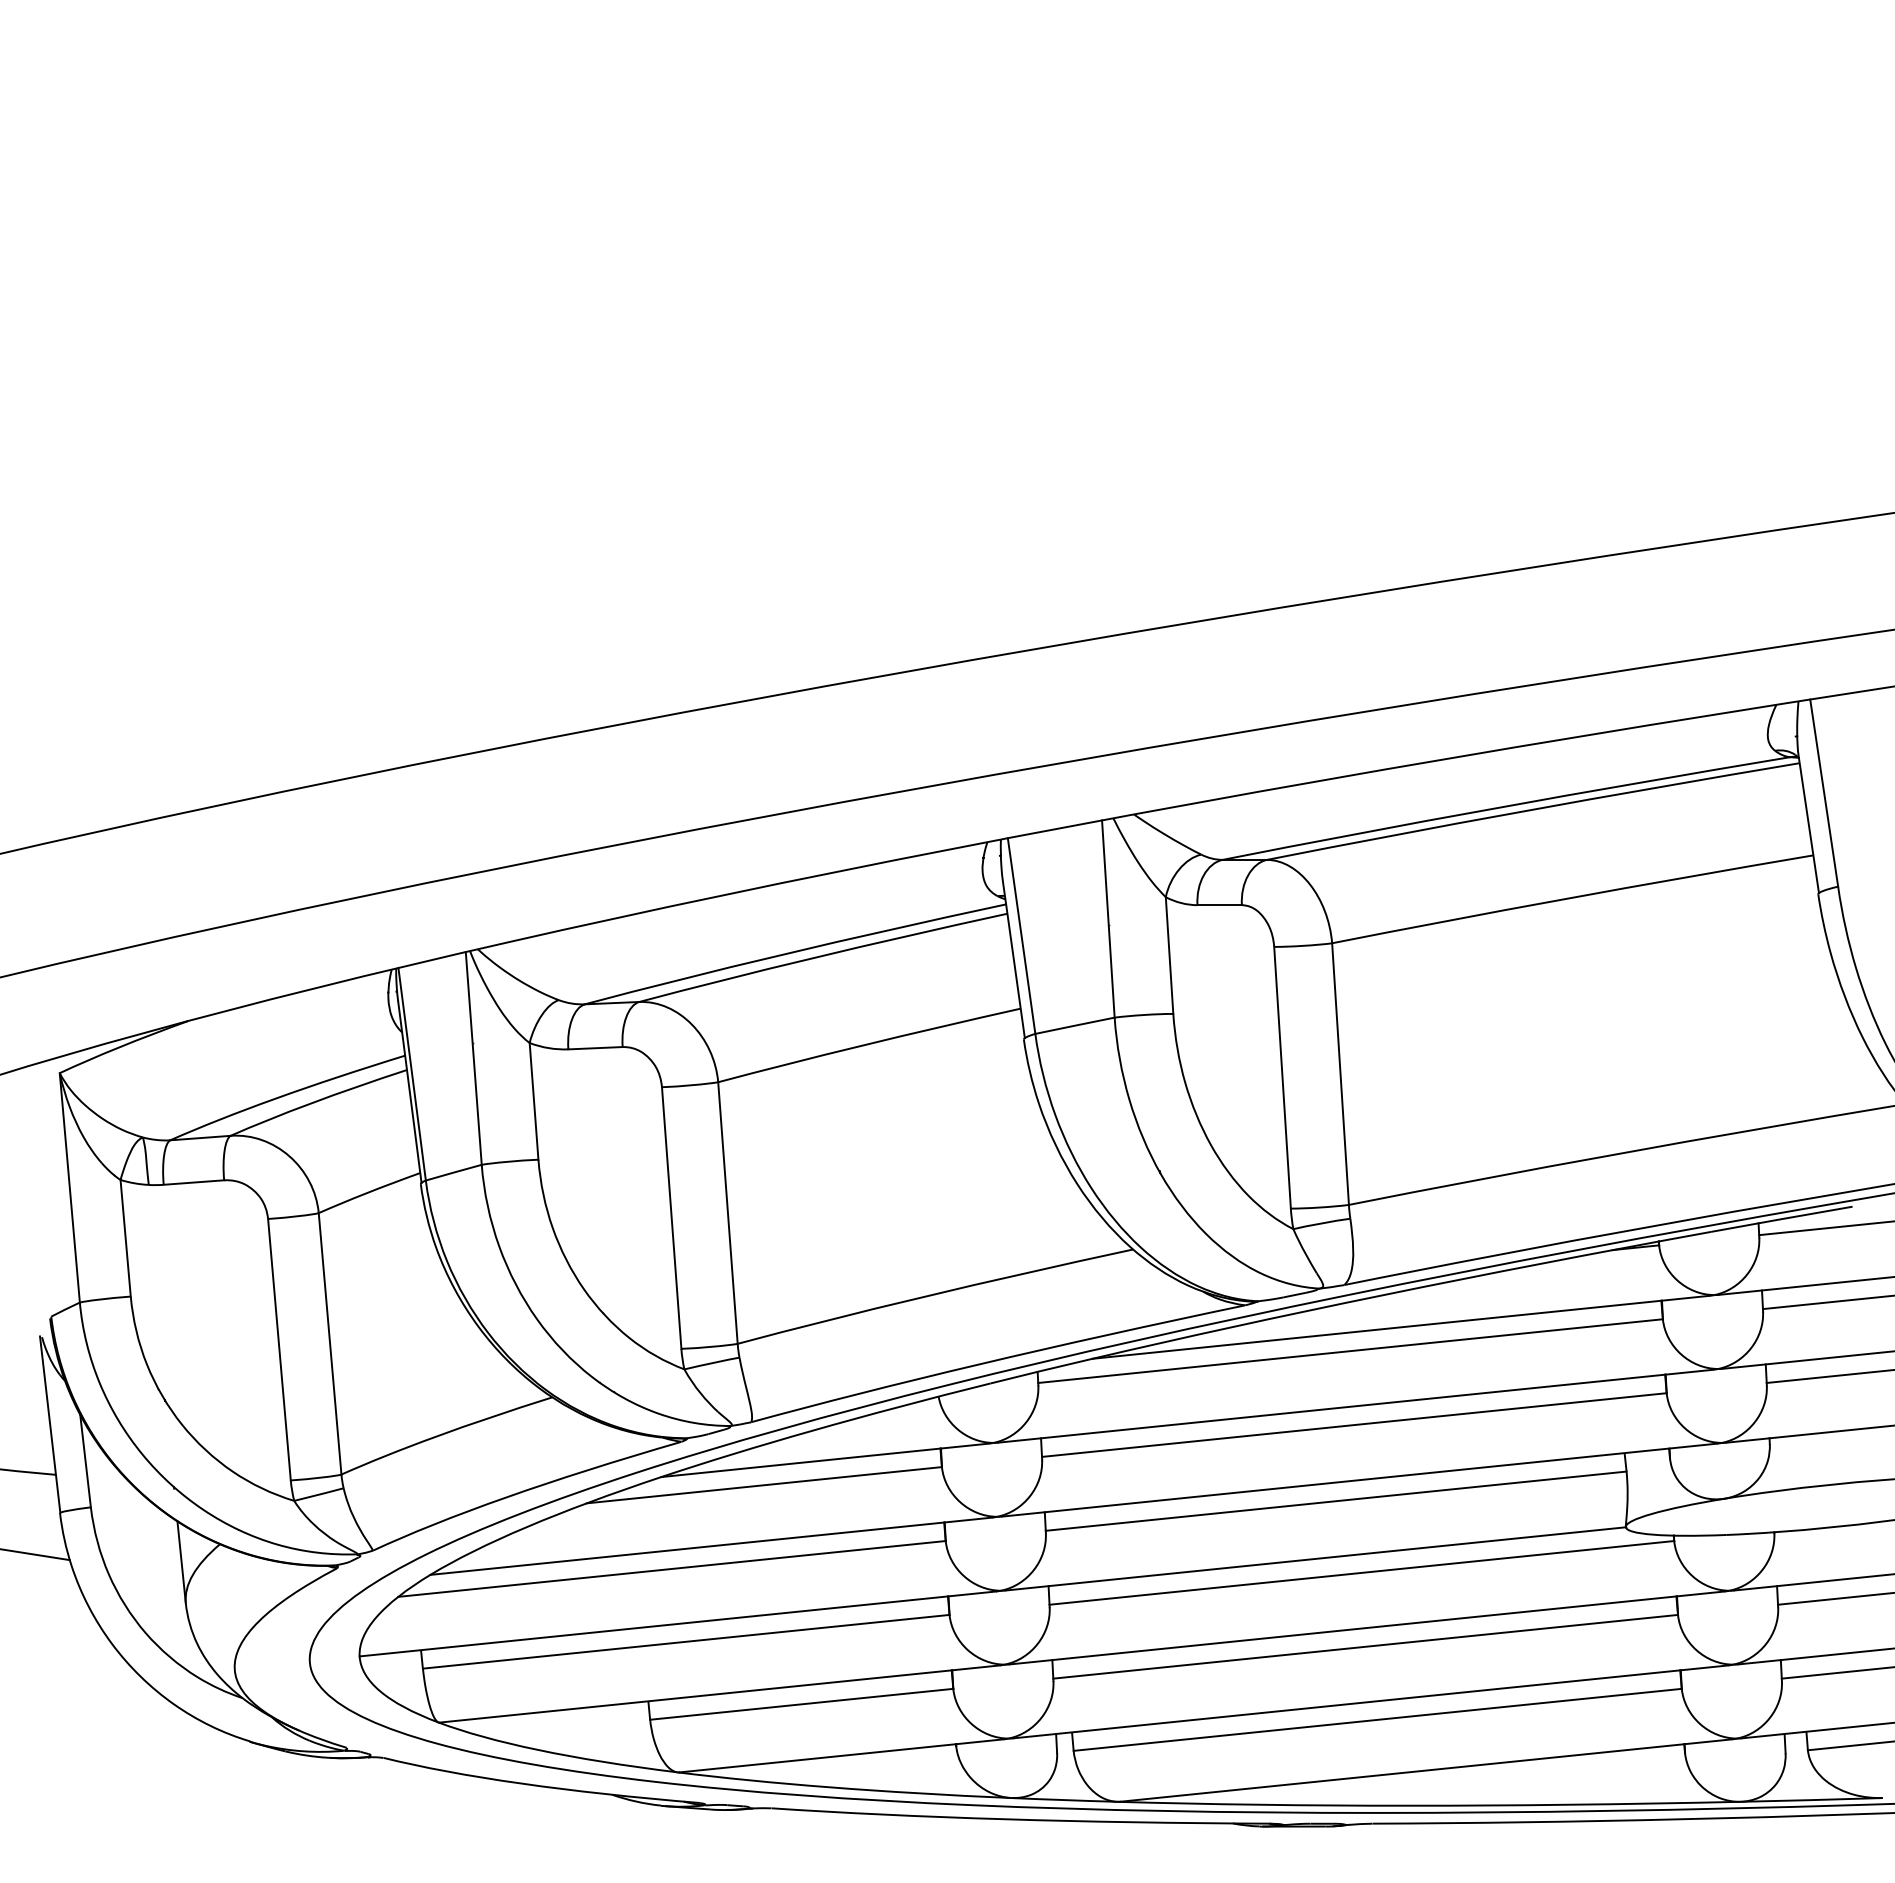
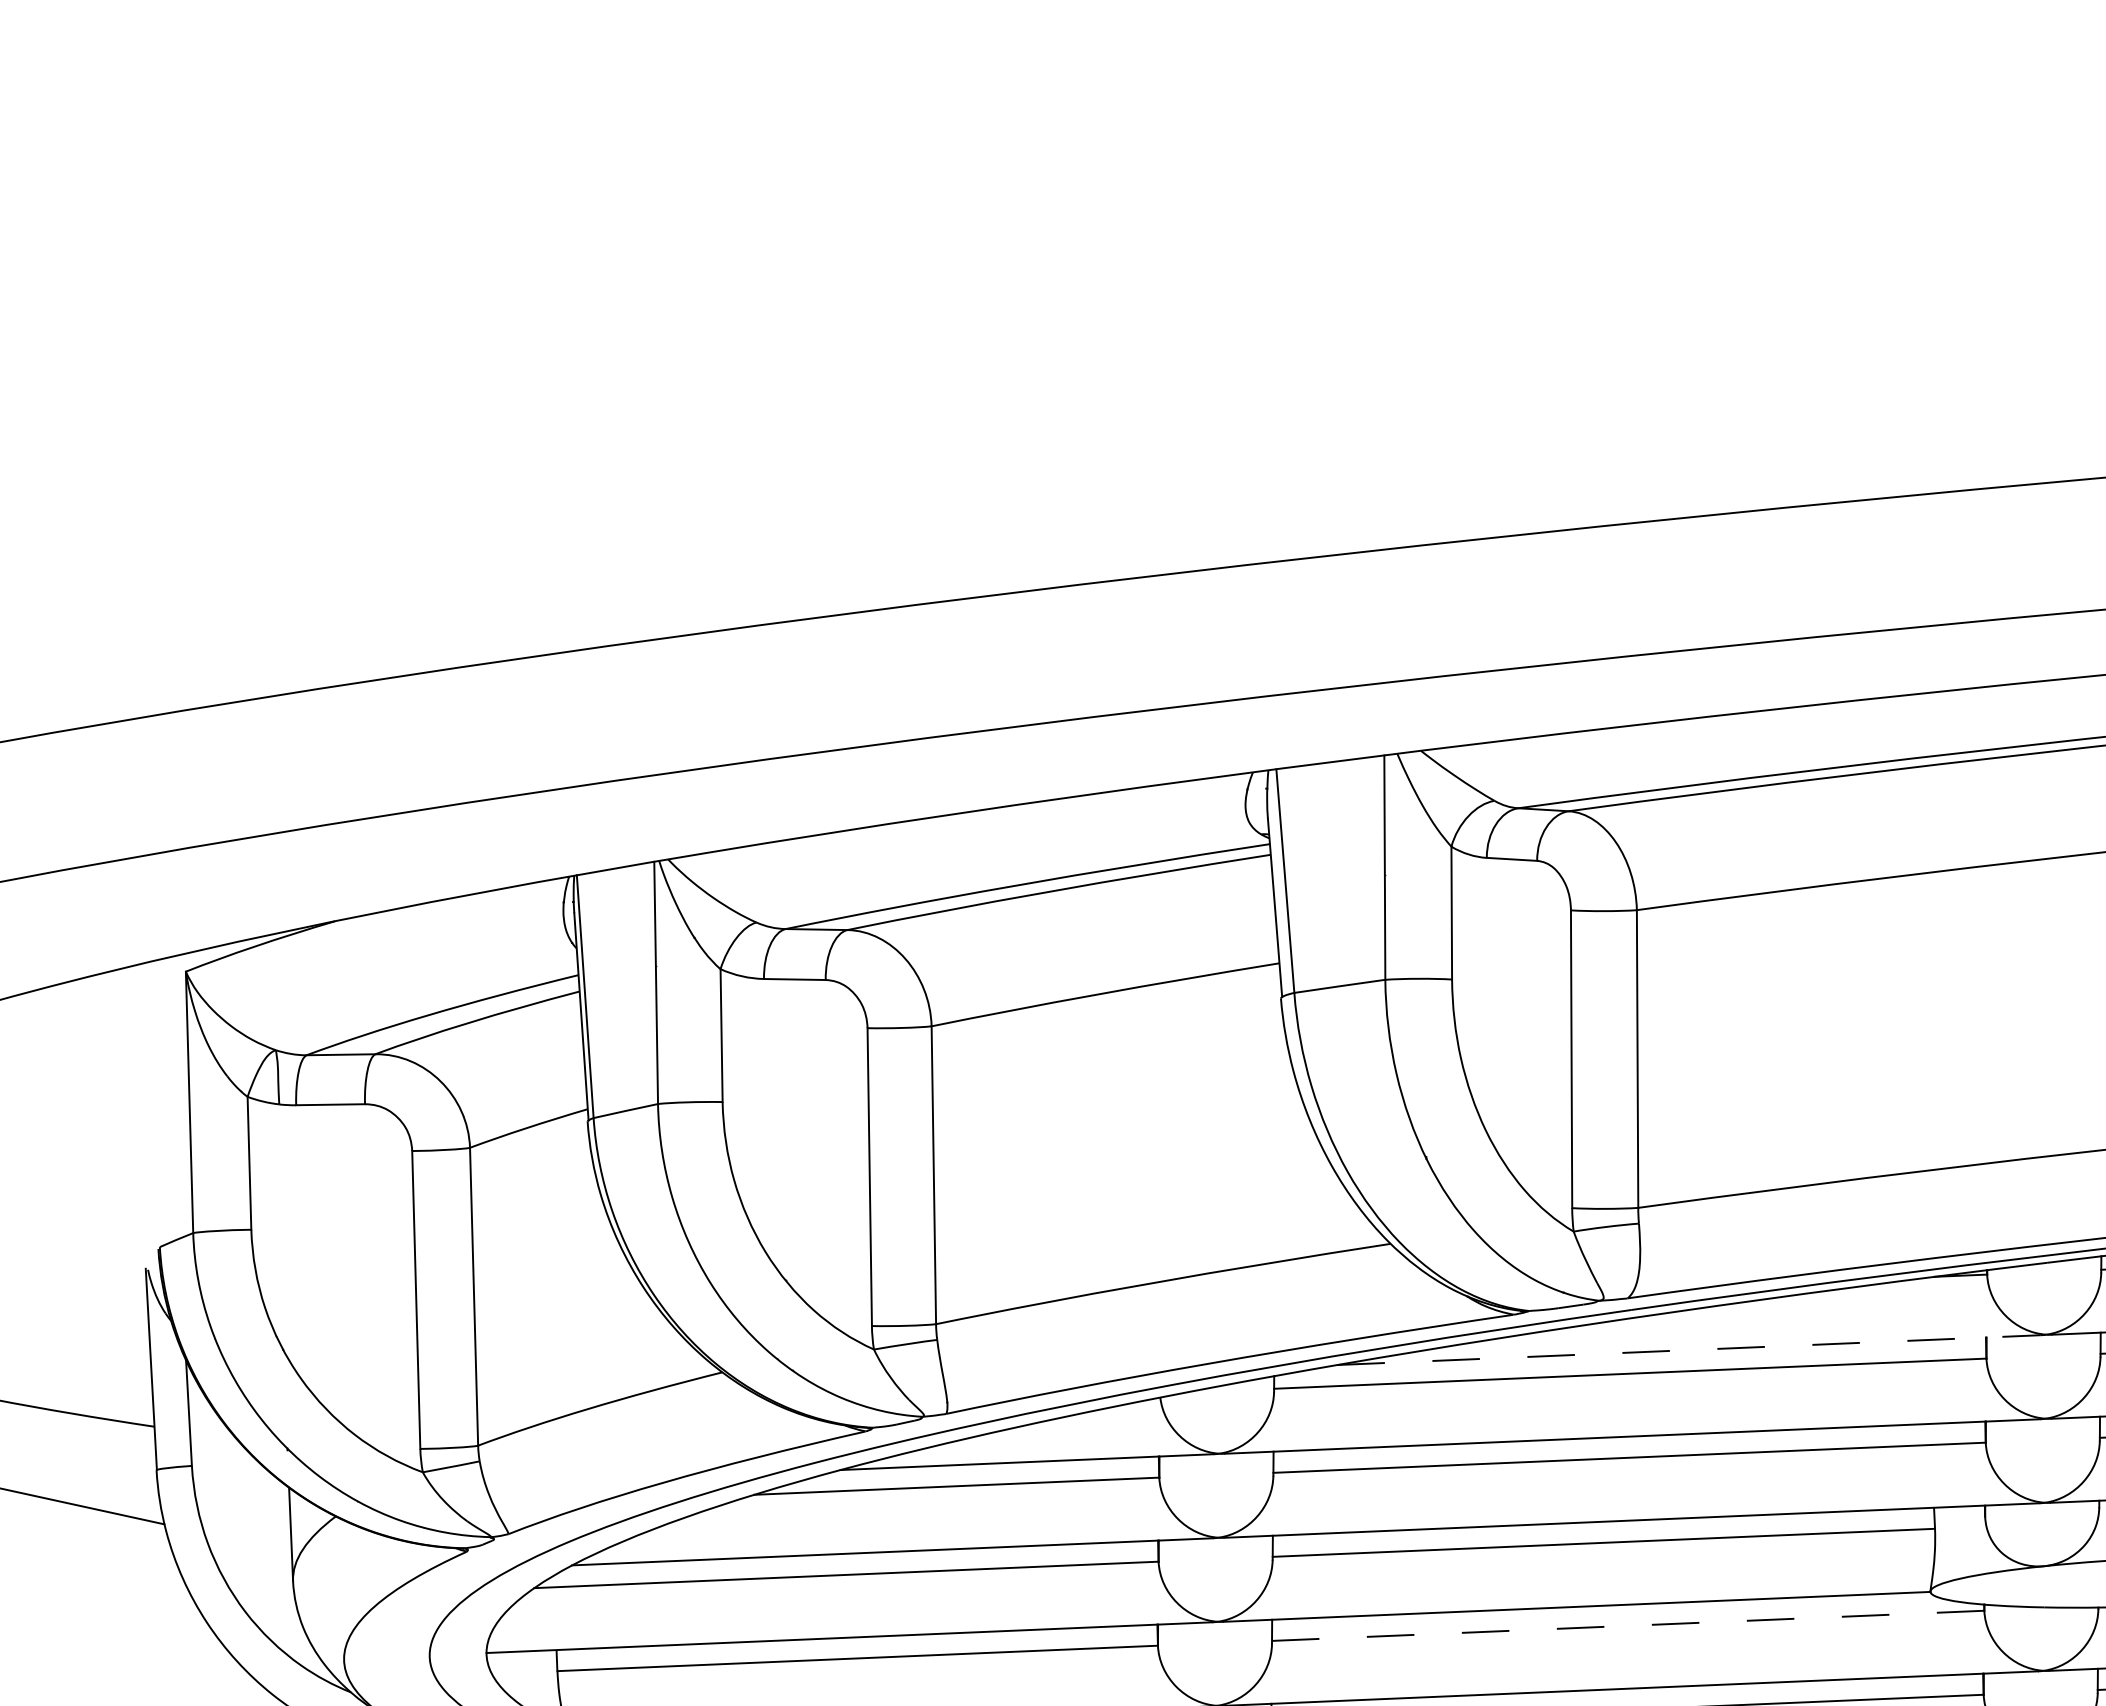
line: (1401, 1327) -> (1689, 1350), solid -> dashed
line: (1361, 1572) -> (1627, 1625), solid -> dashed

